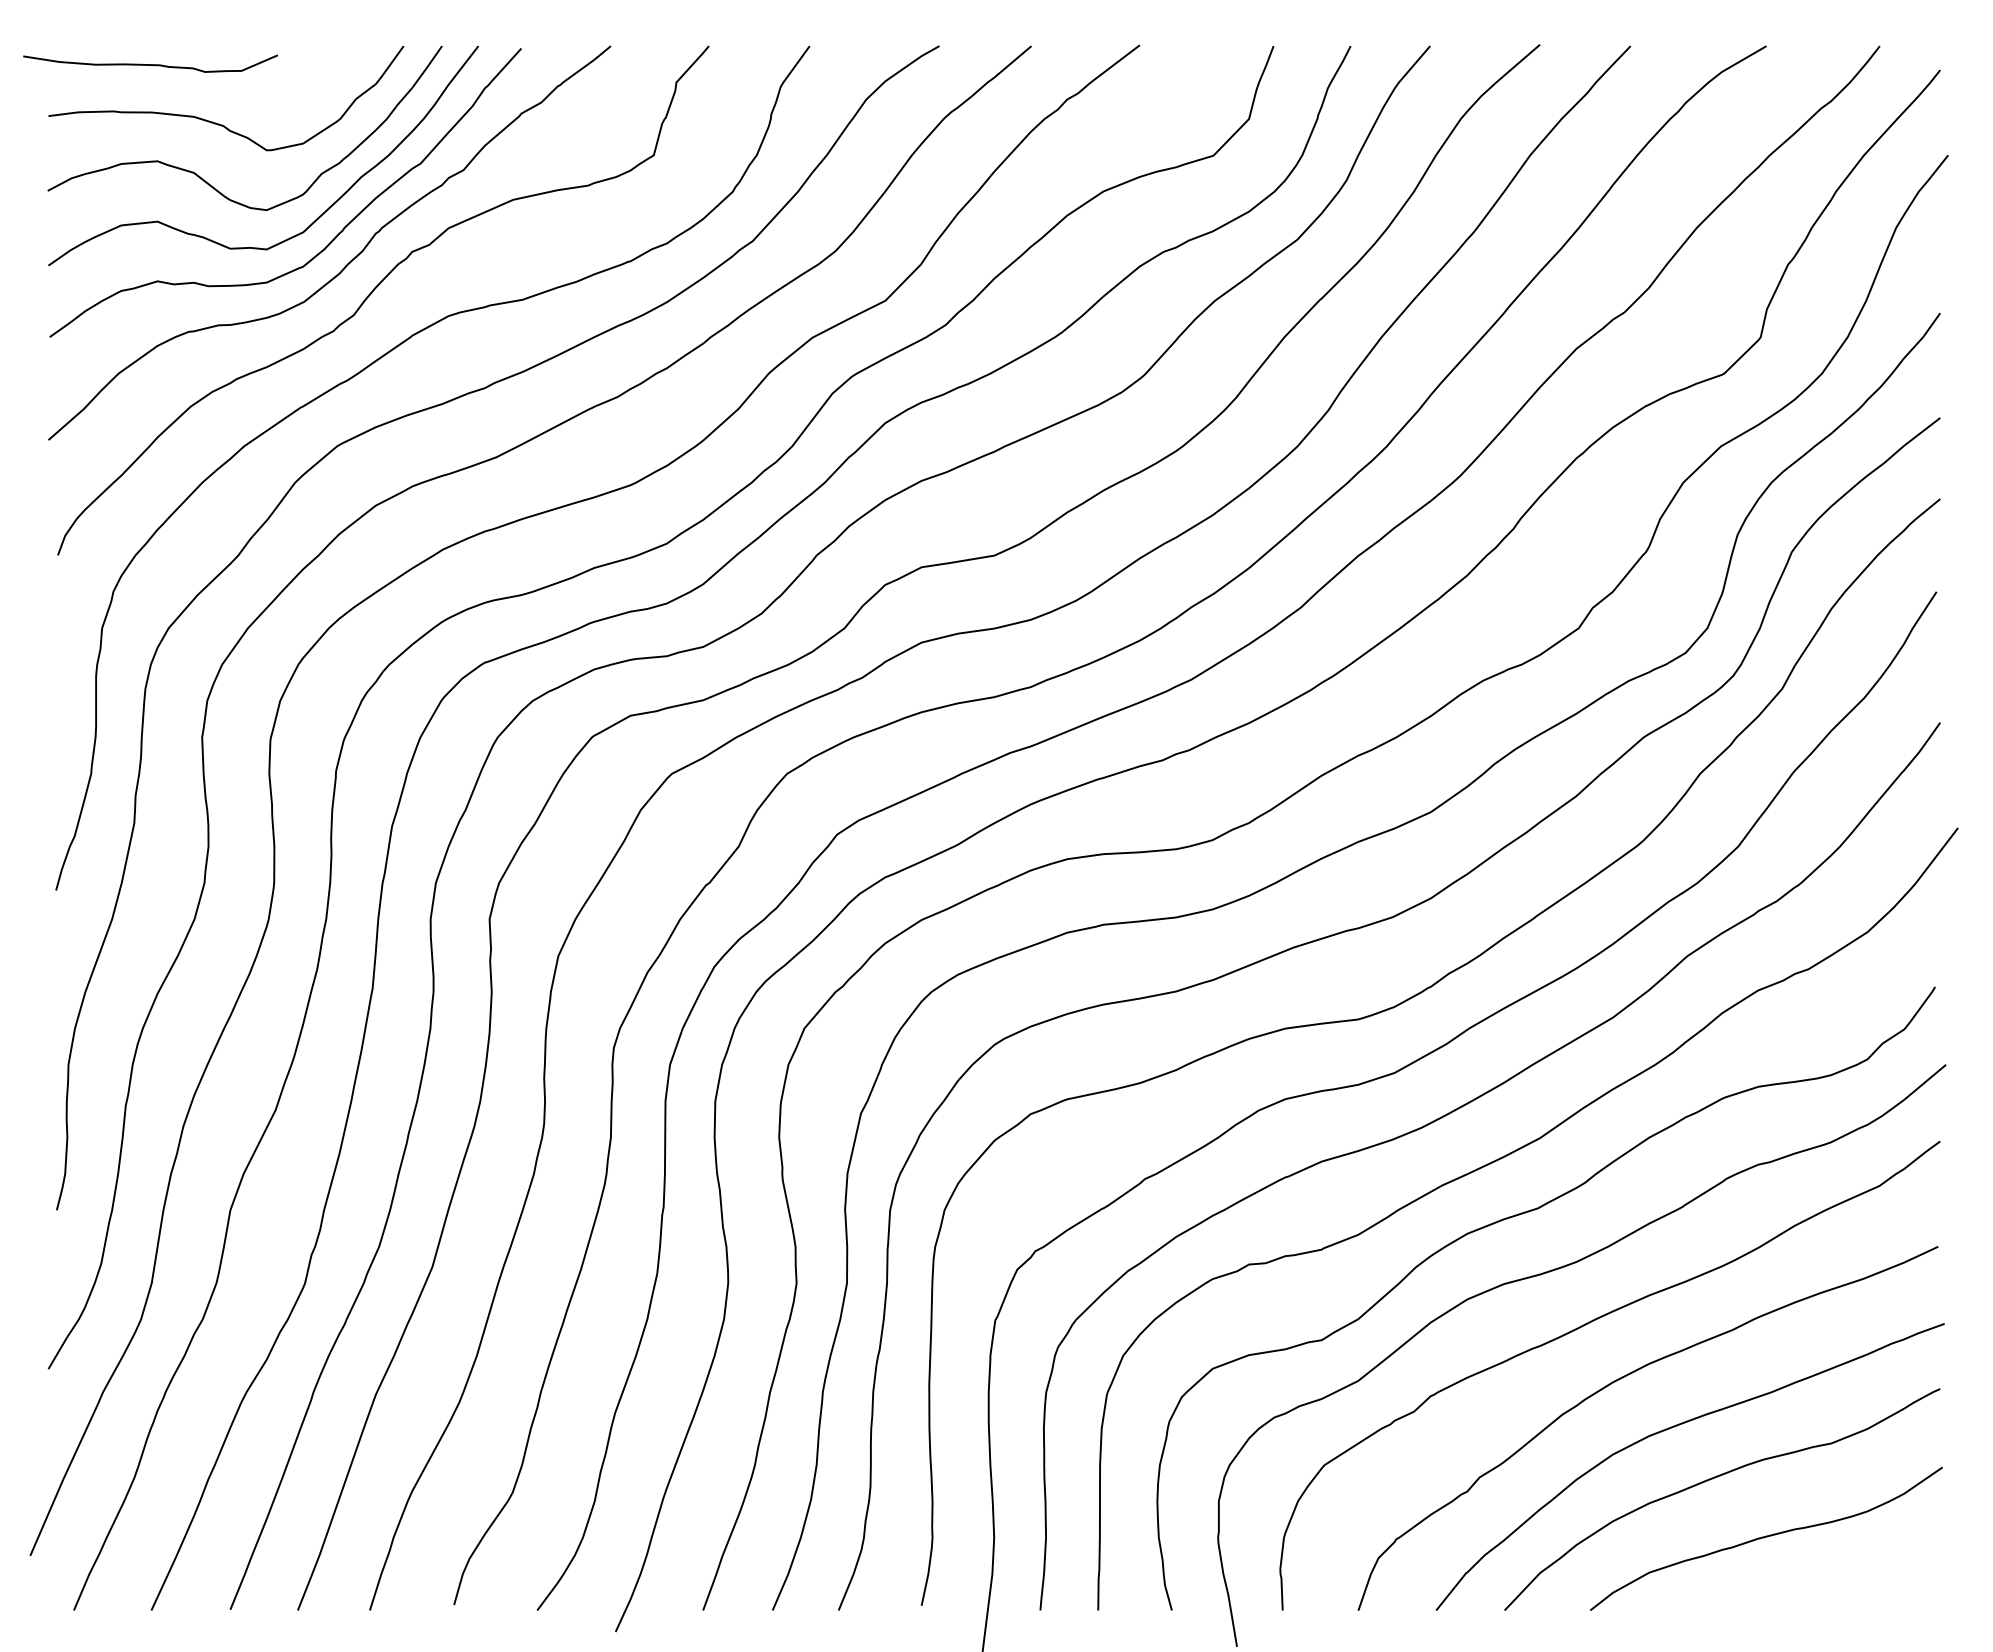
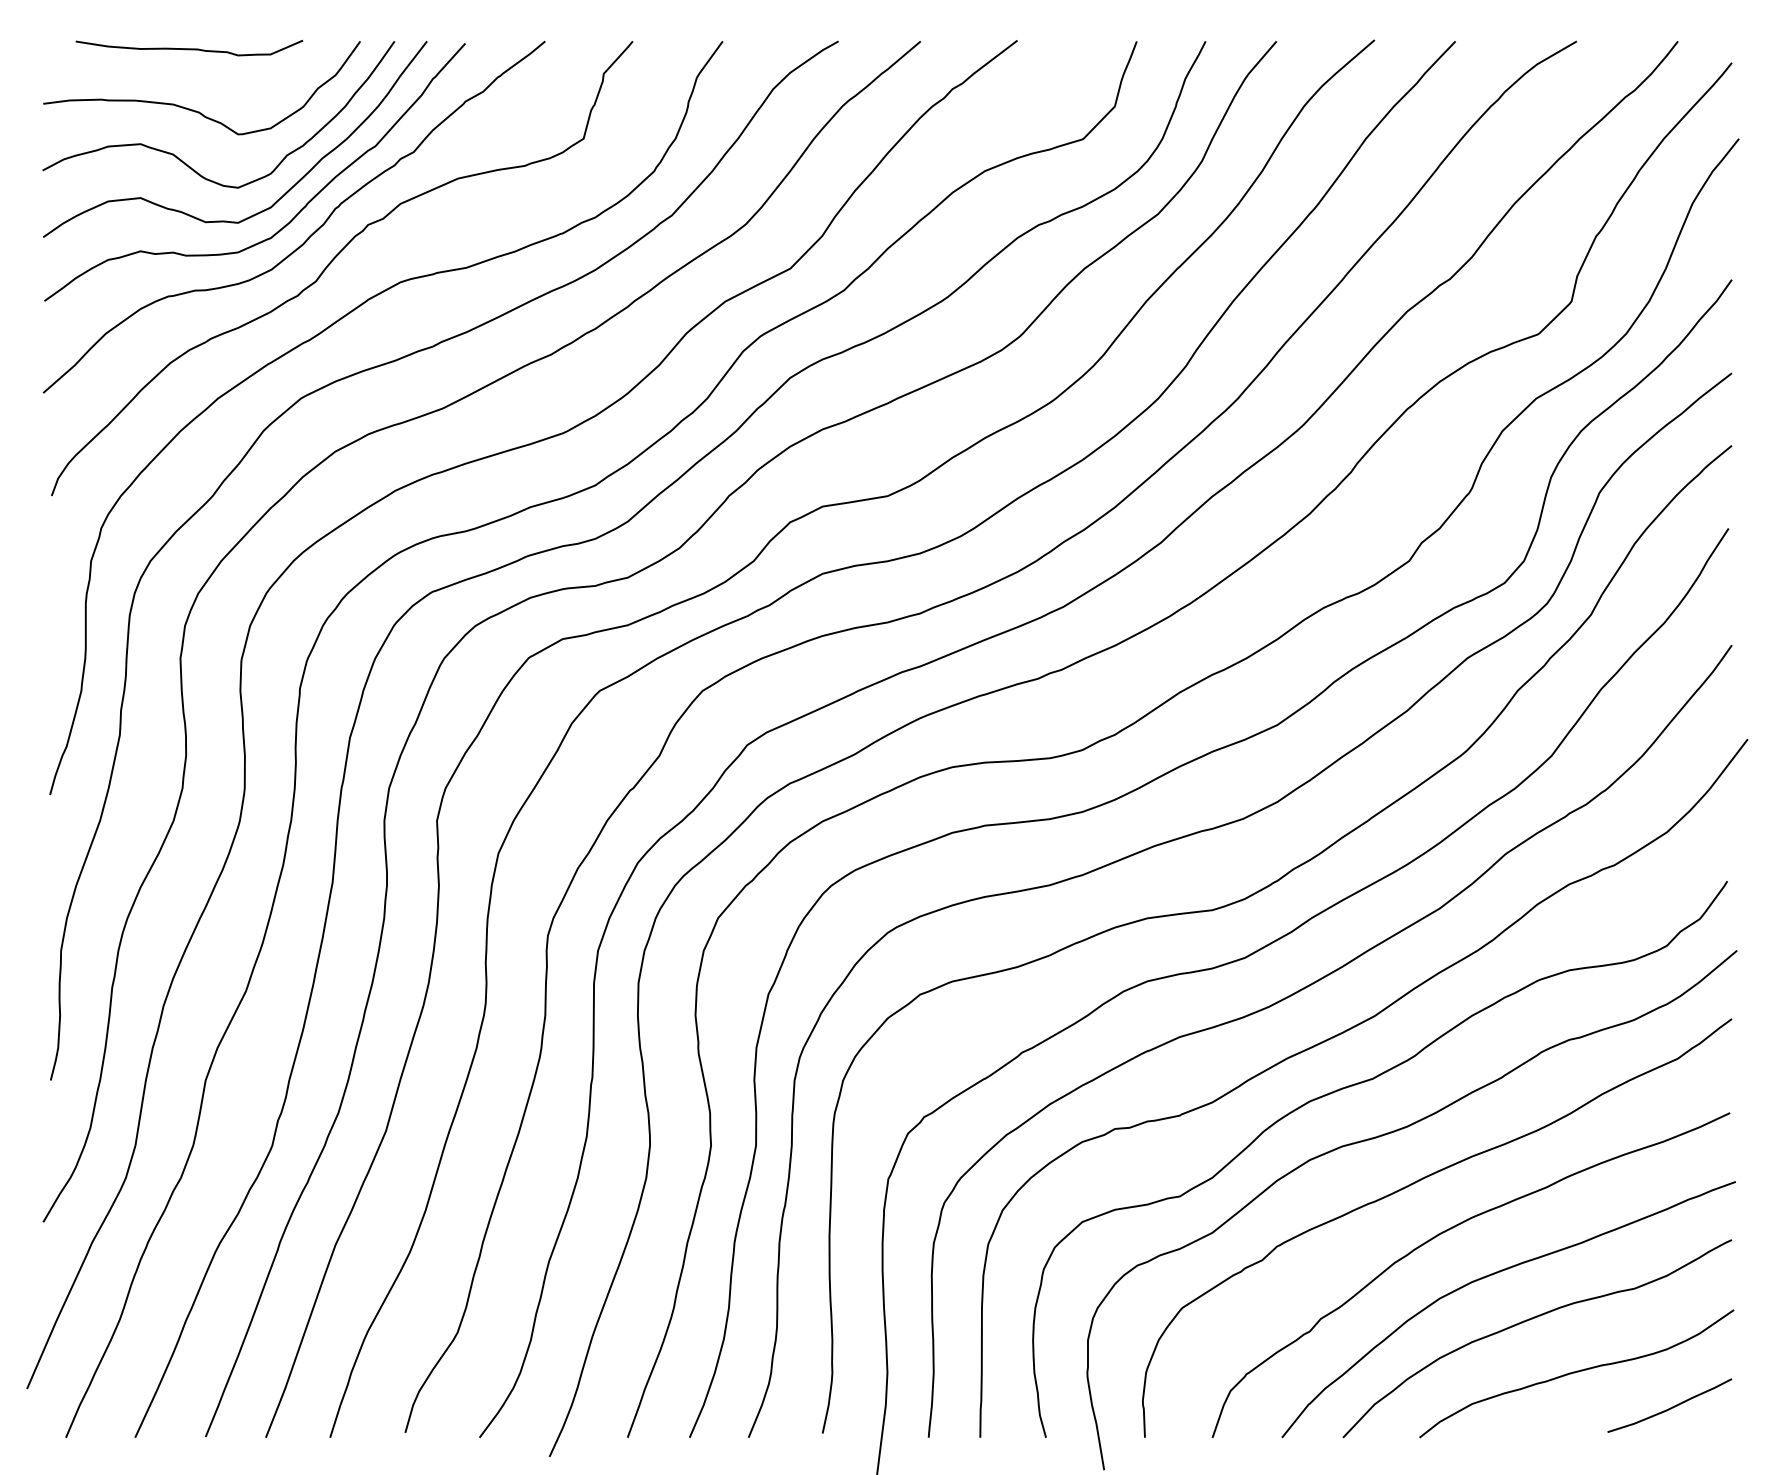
curve: (150, 64) -> (189, 48), moved
curve: (1871, 1576) -> (1670, 1407), added

